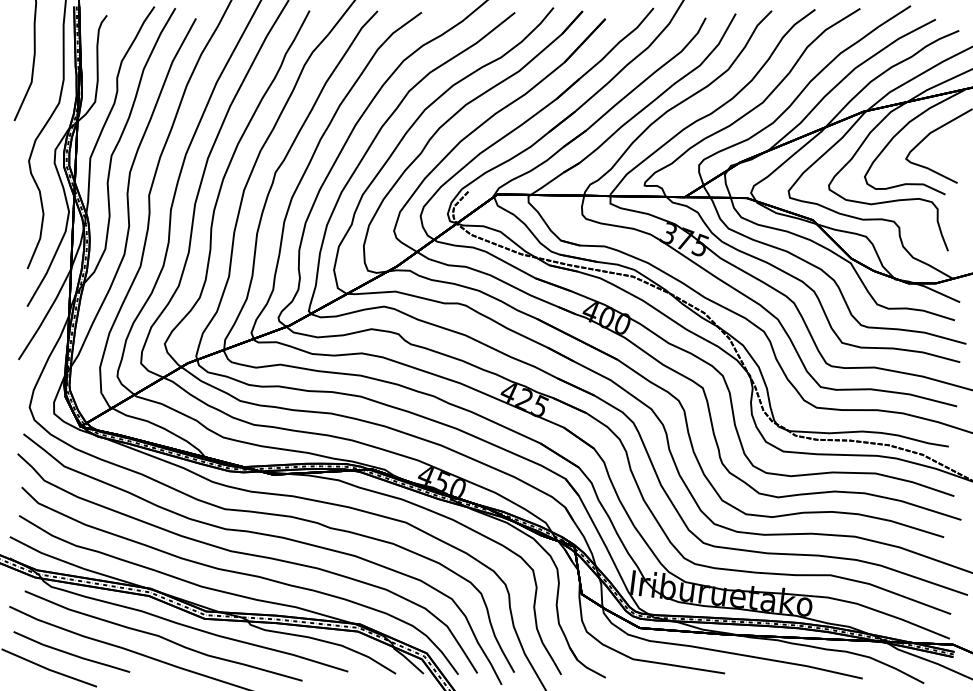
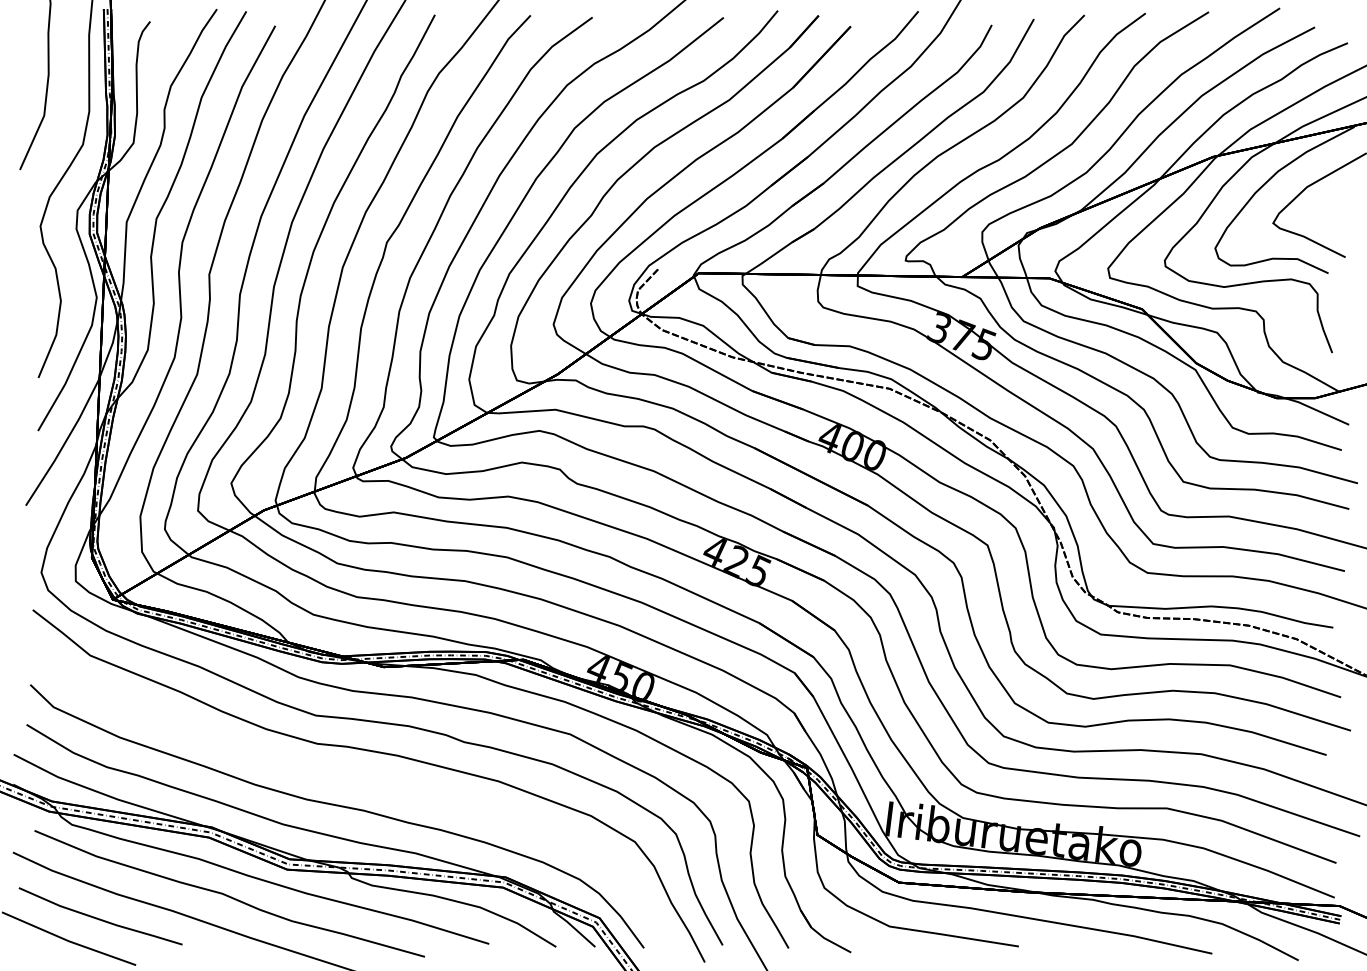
curve: (249, 555) -> (350, 780), removed

